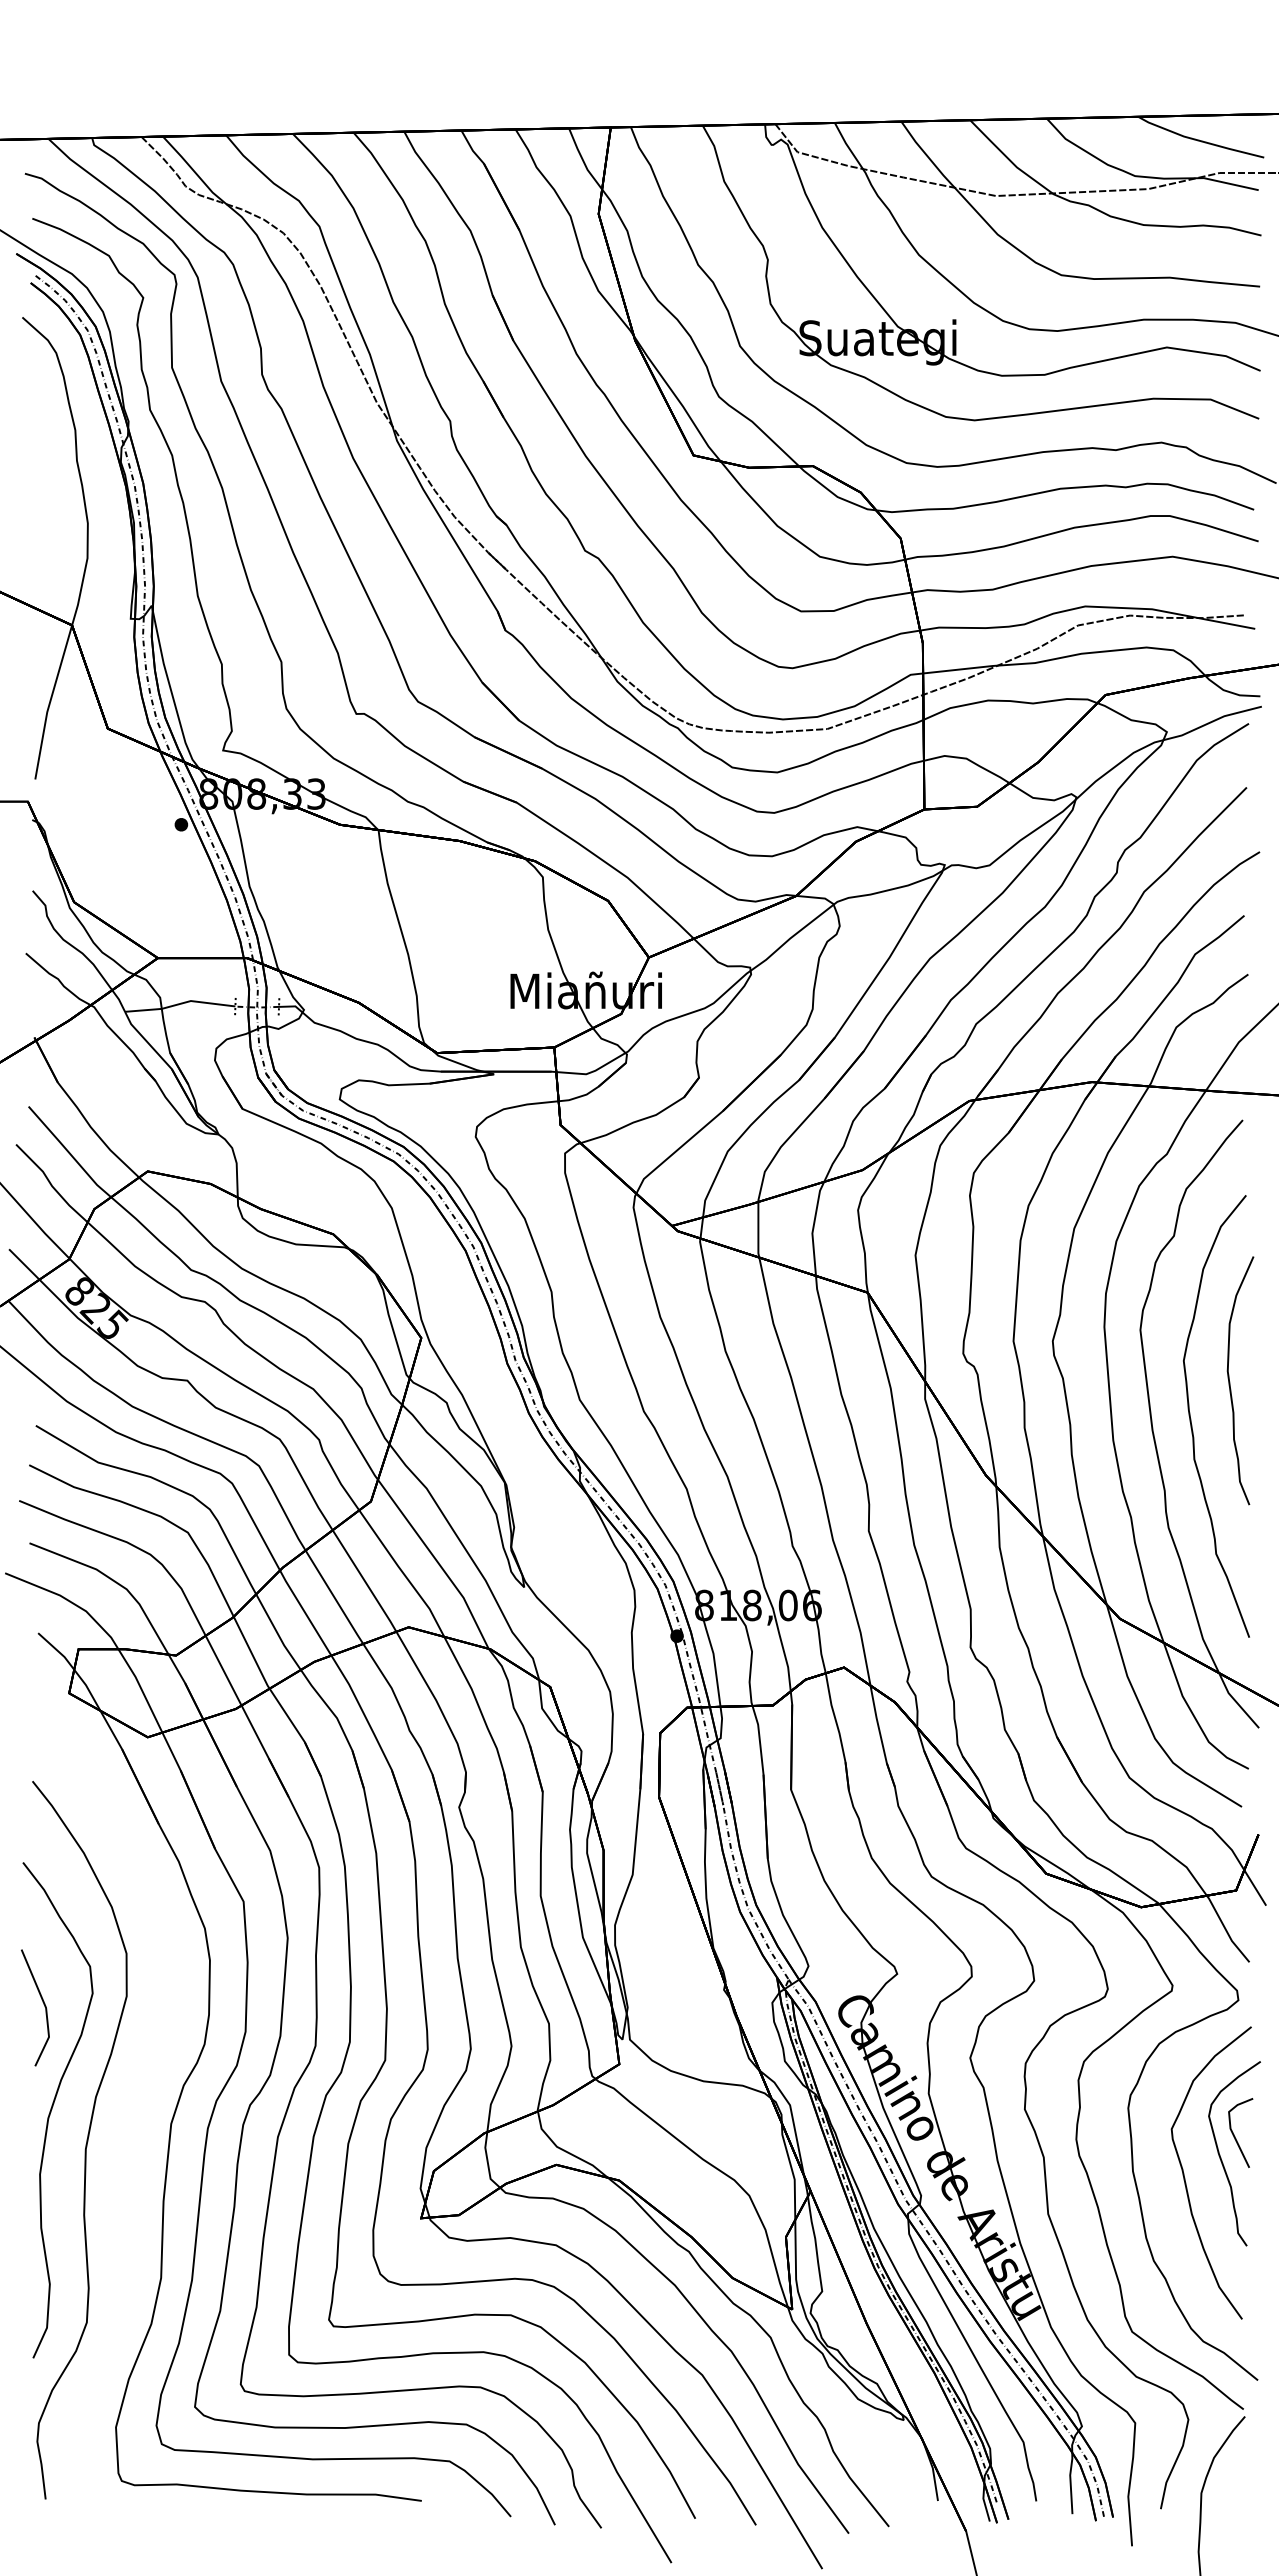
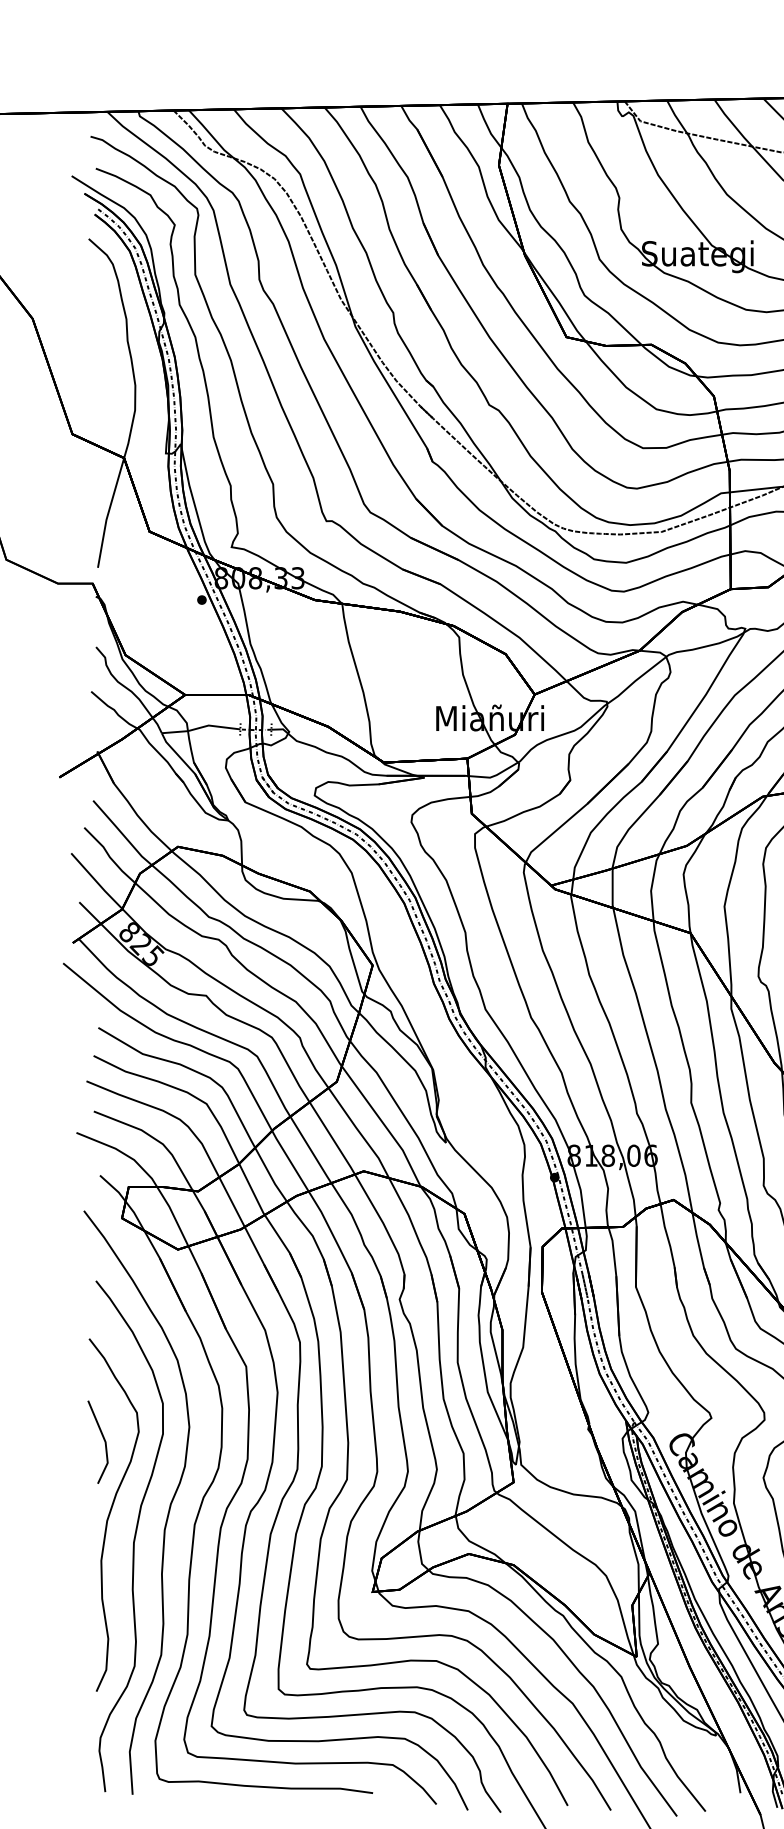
curve: (134, 2103) -> (168, 1510), added

